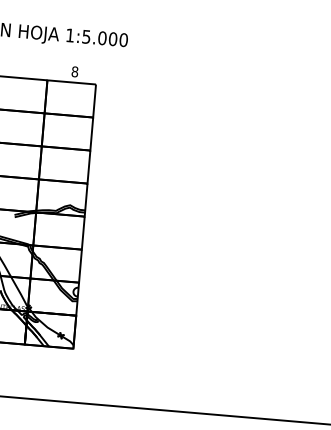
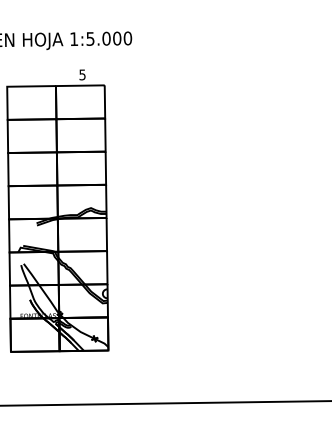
text: (74, 71) -> (82, 74), 8 -> 5

